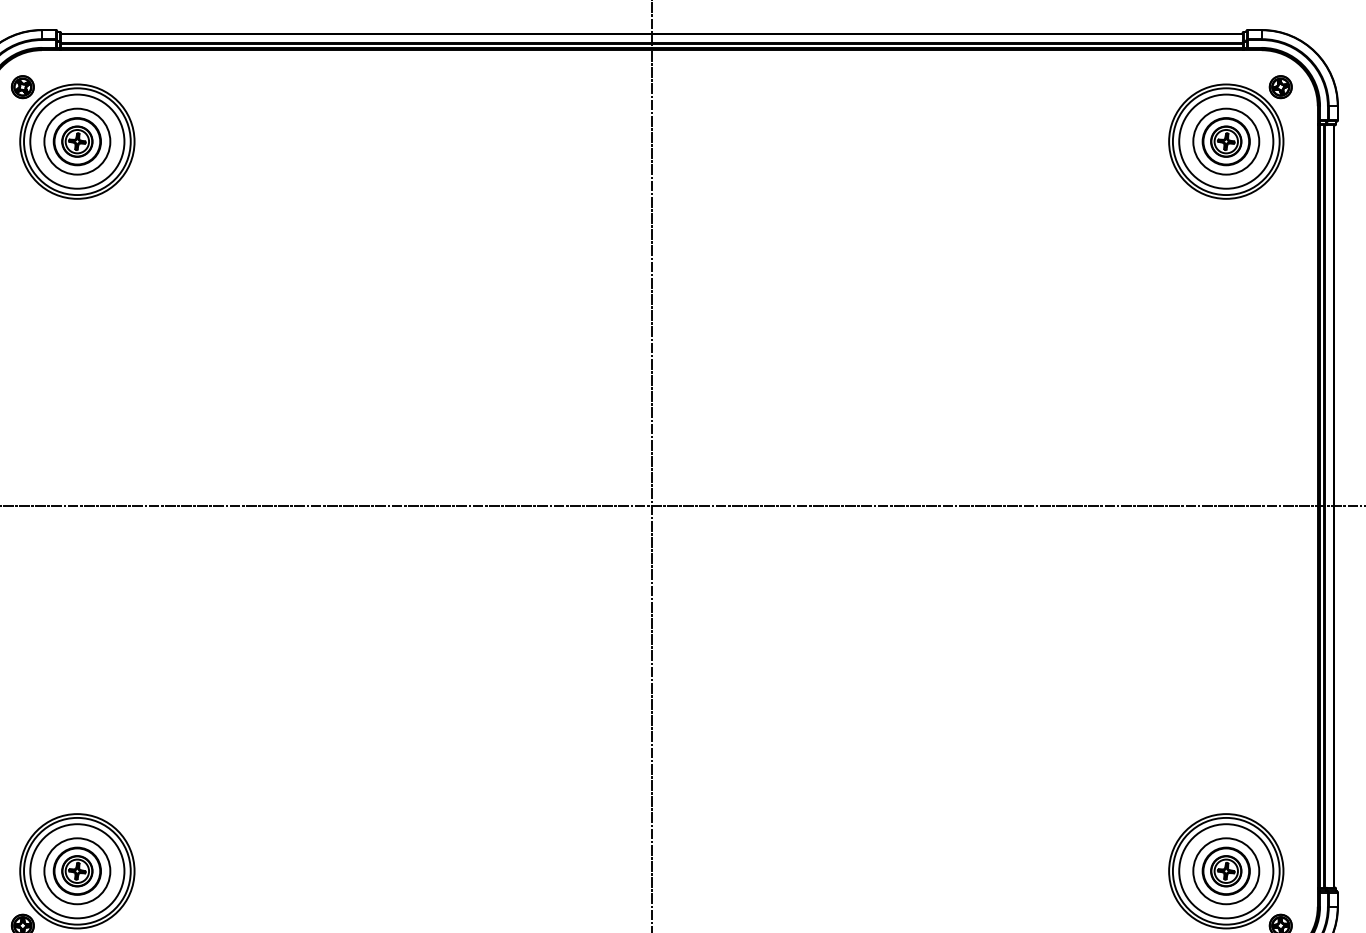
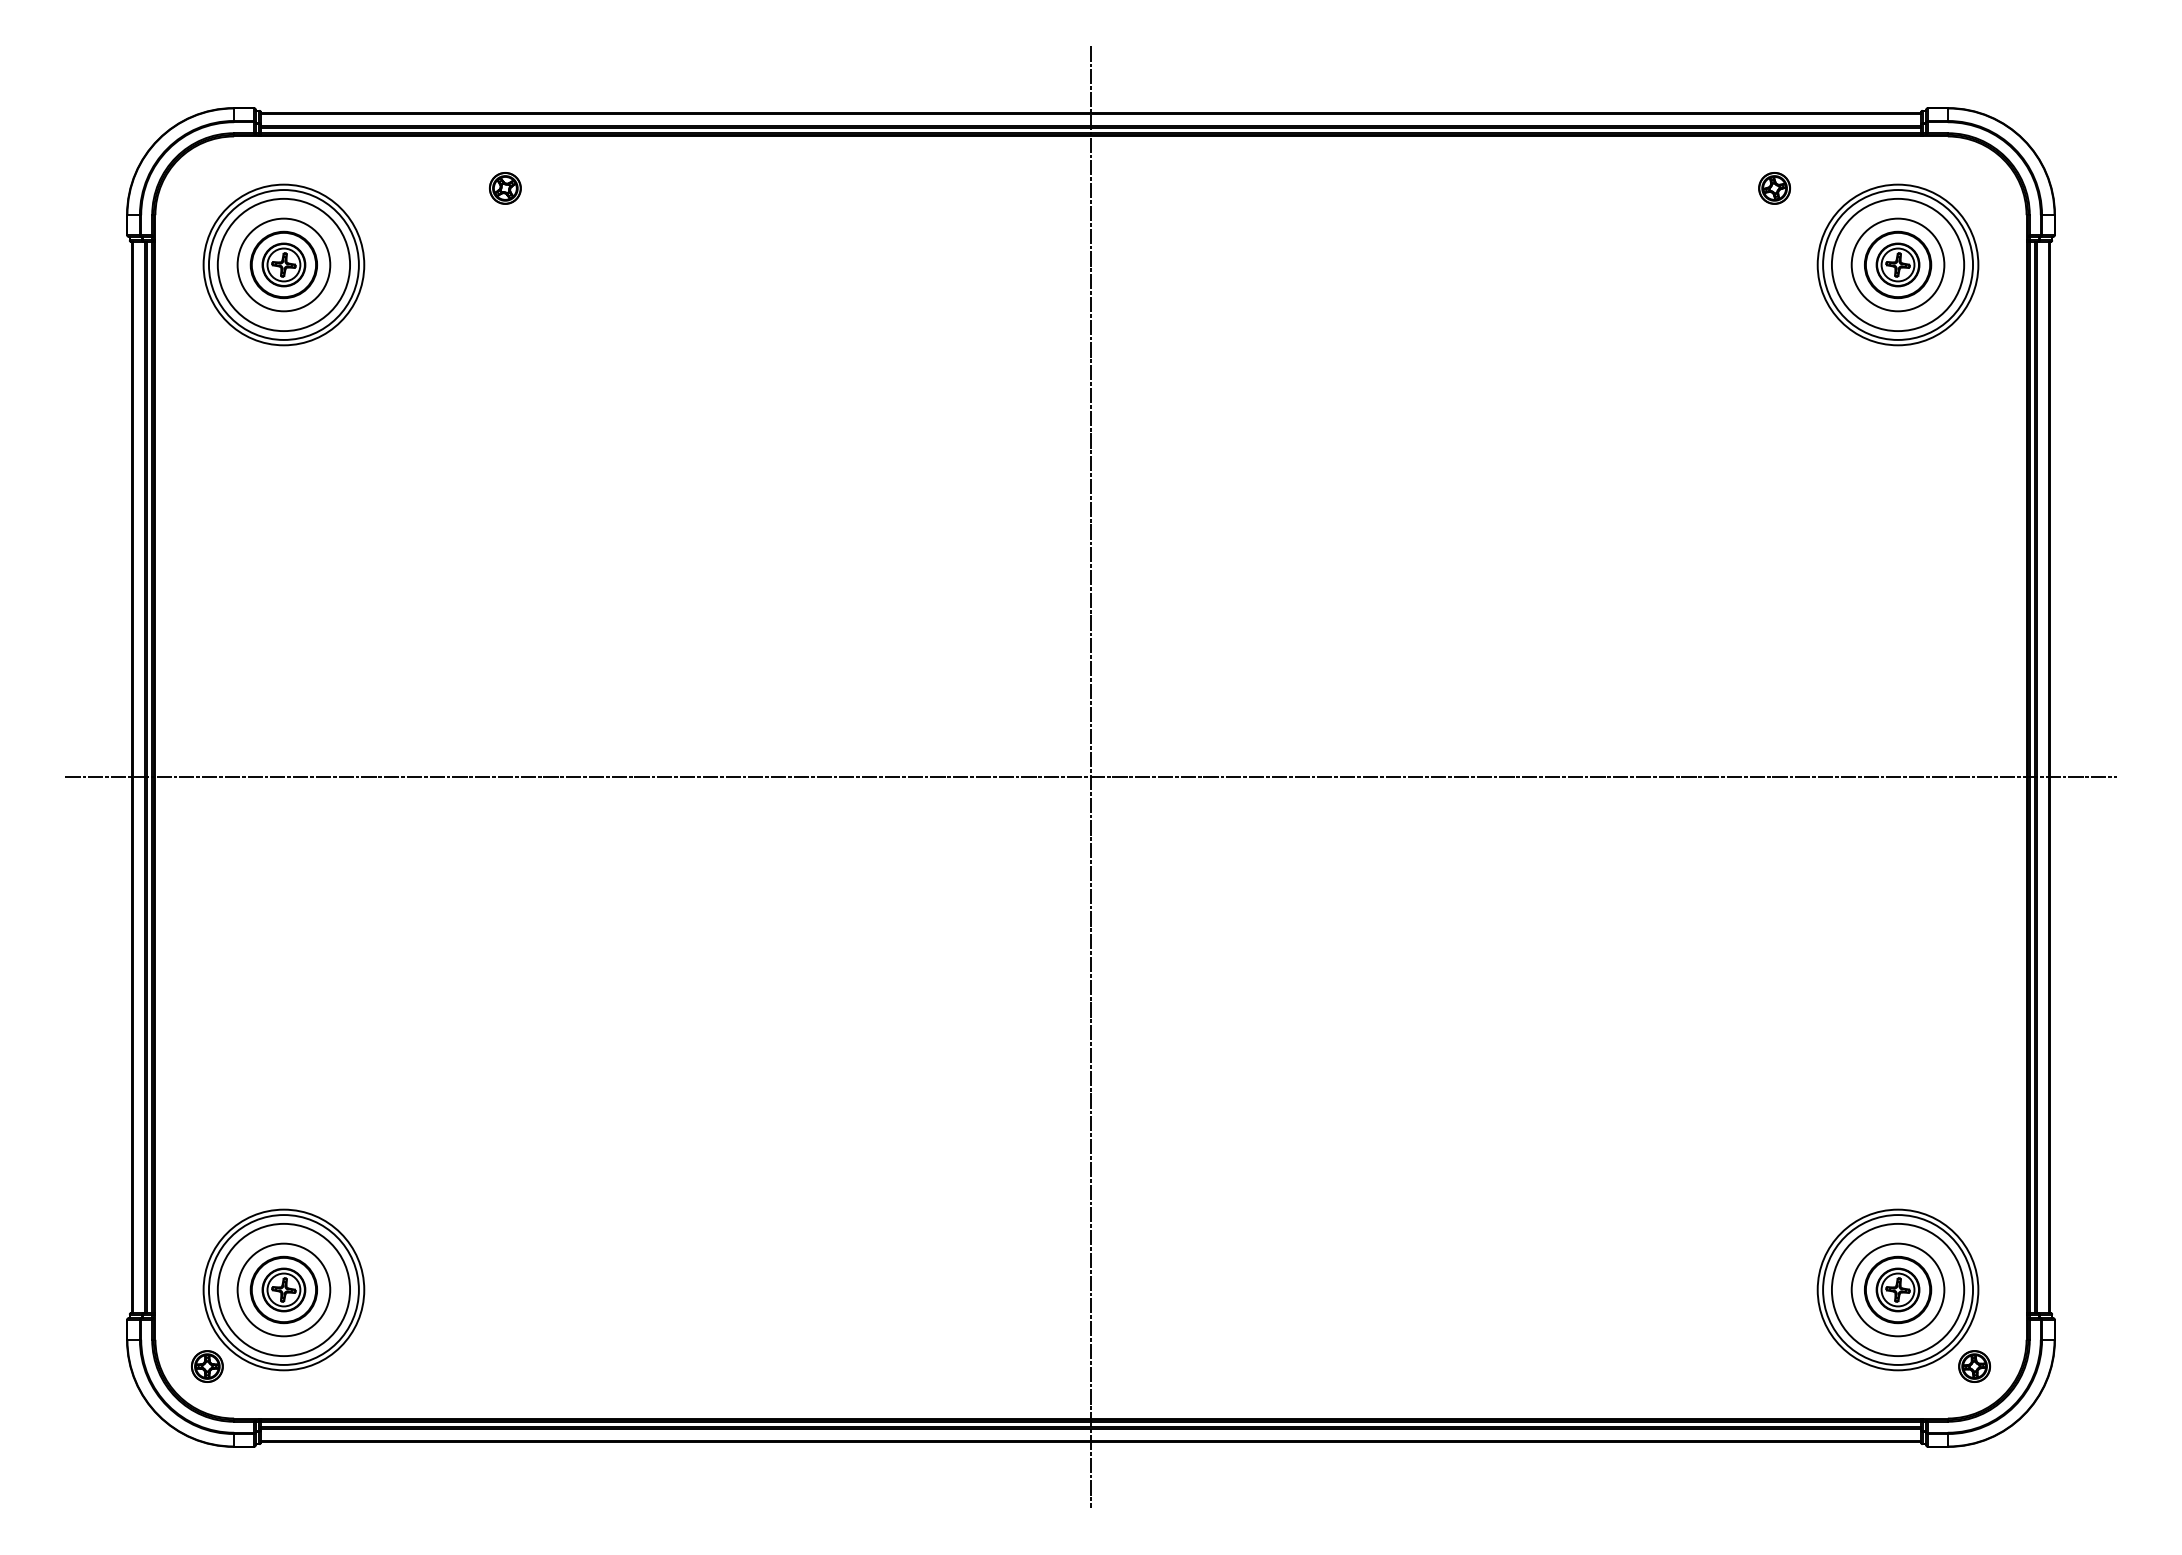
part: (22, 87) -> (505, 188), moved
part: (1280, 87) -> (1774, 188), moved

